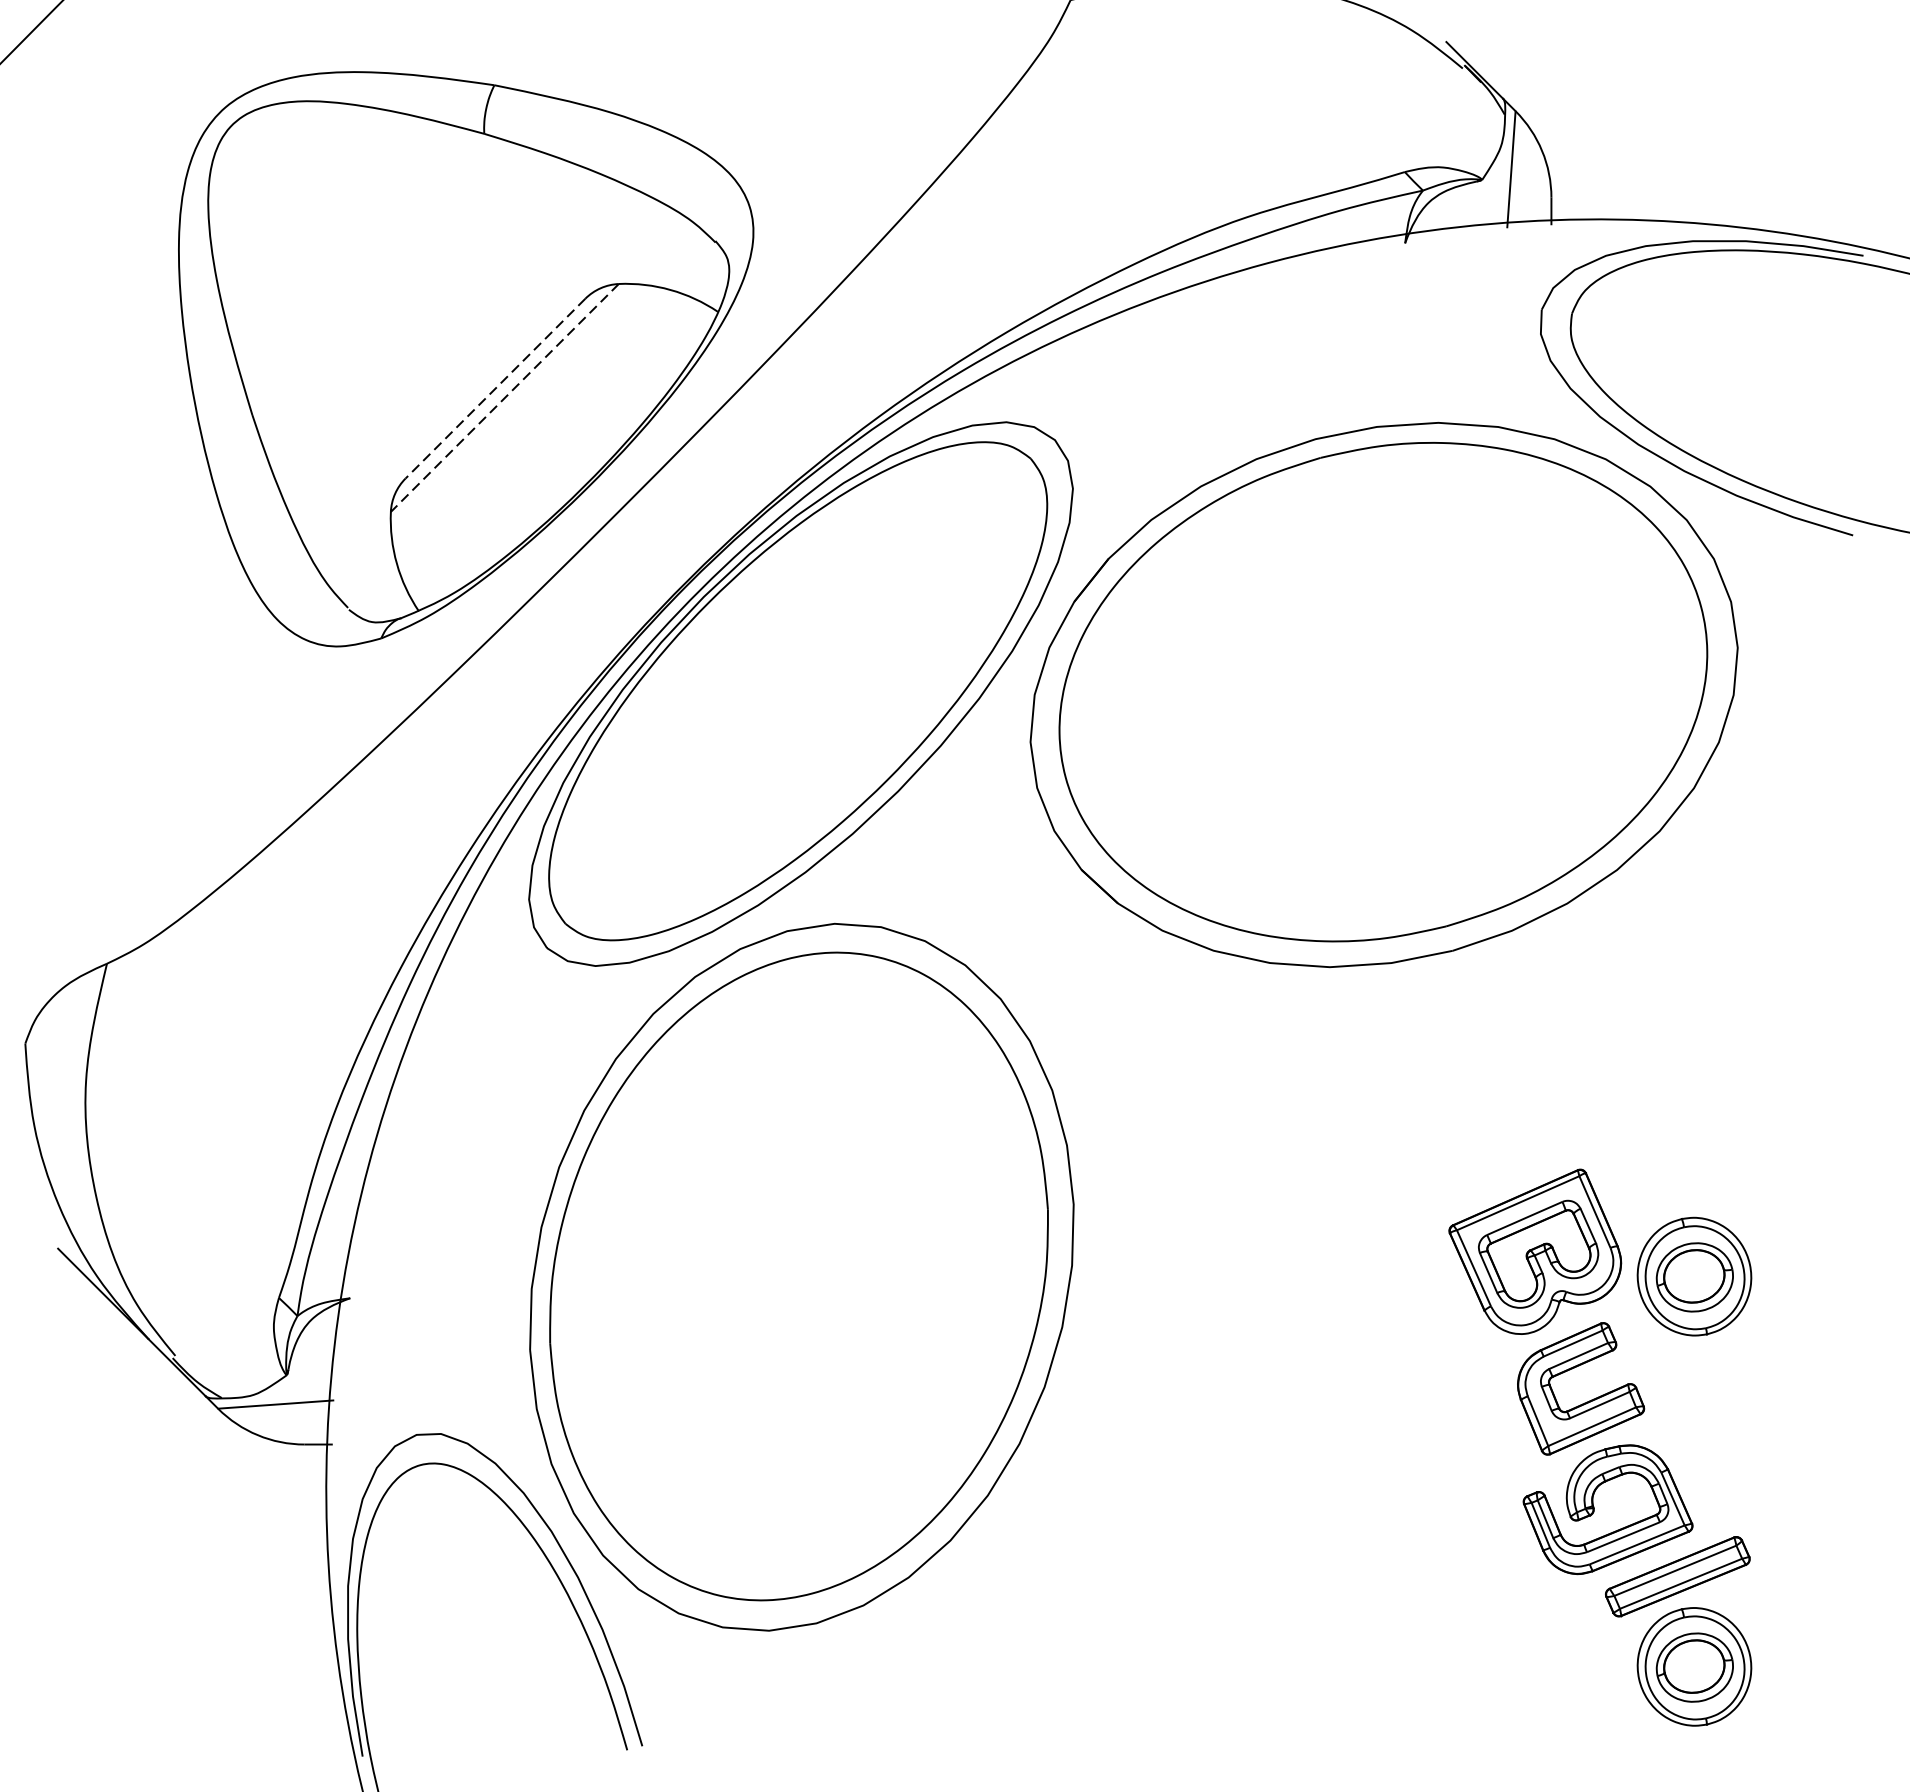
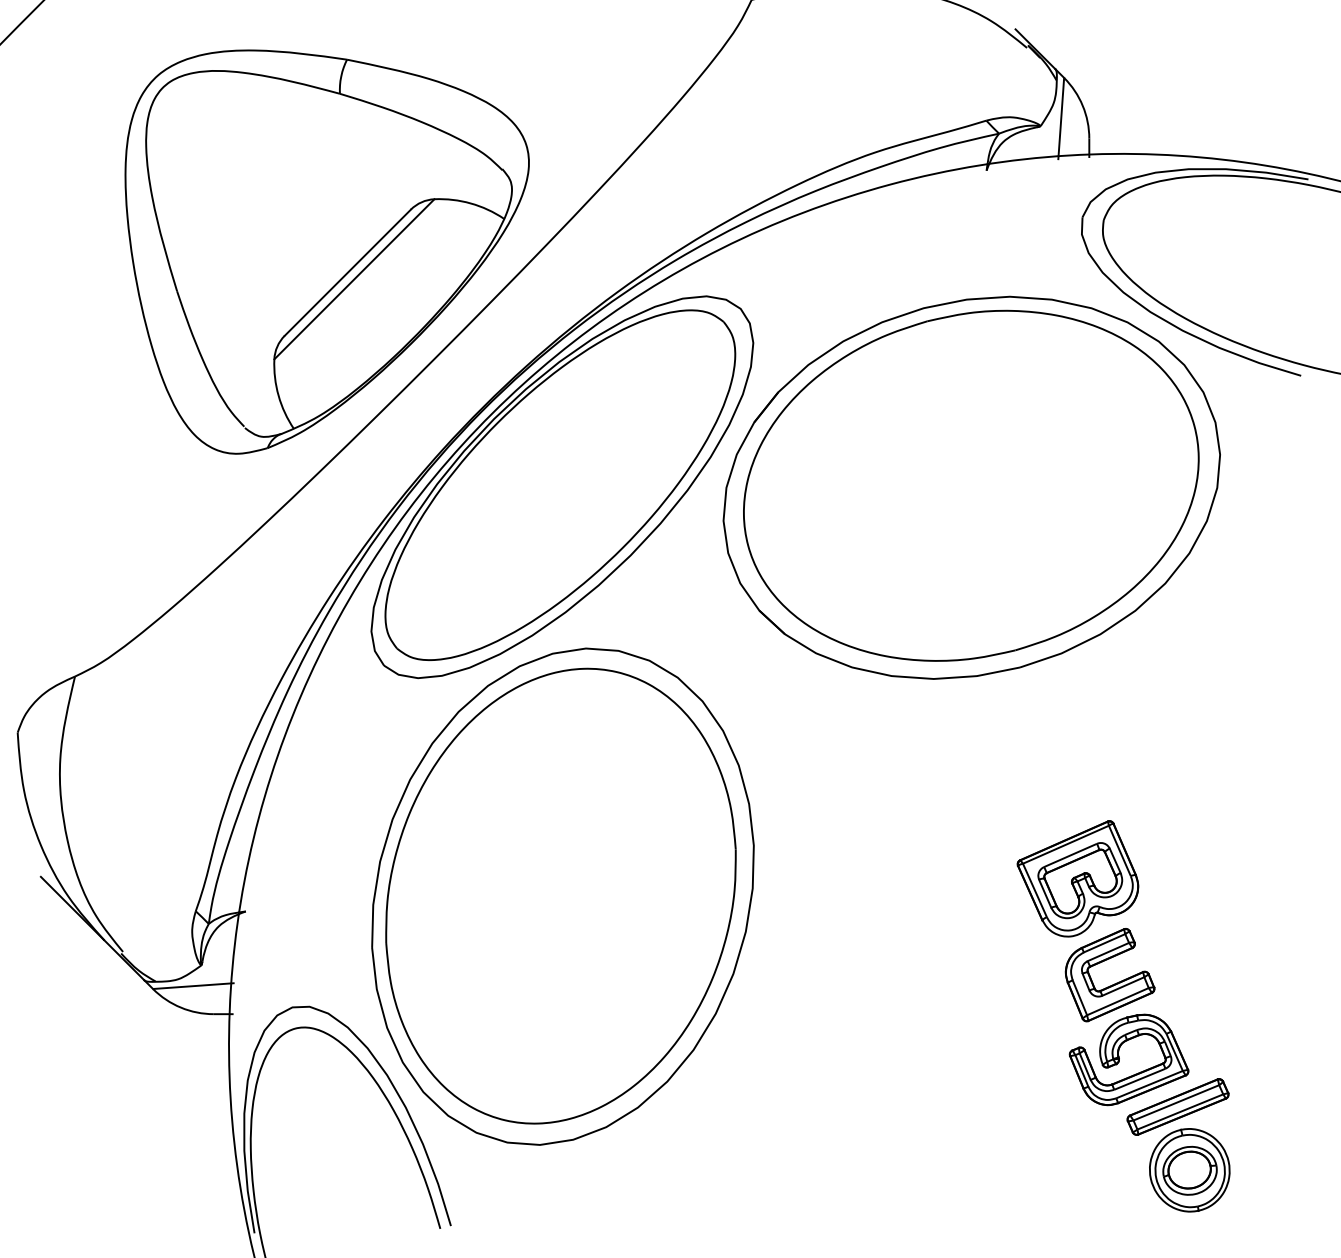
line: (495, 389) -> (347, 273), dashed -> solid
line: (504, 398) -> (354, 279), dashed -> solid
part: (1694, 1276) -> (1189, 896), removed

